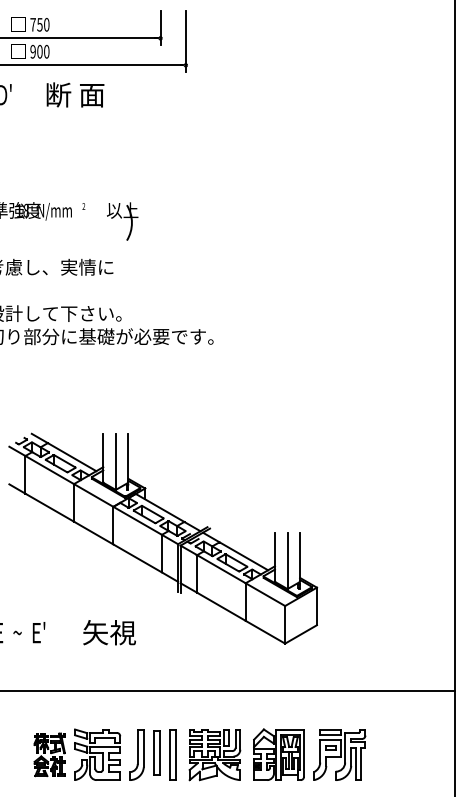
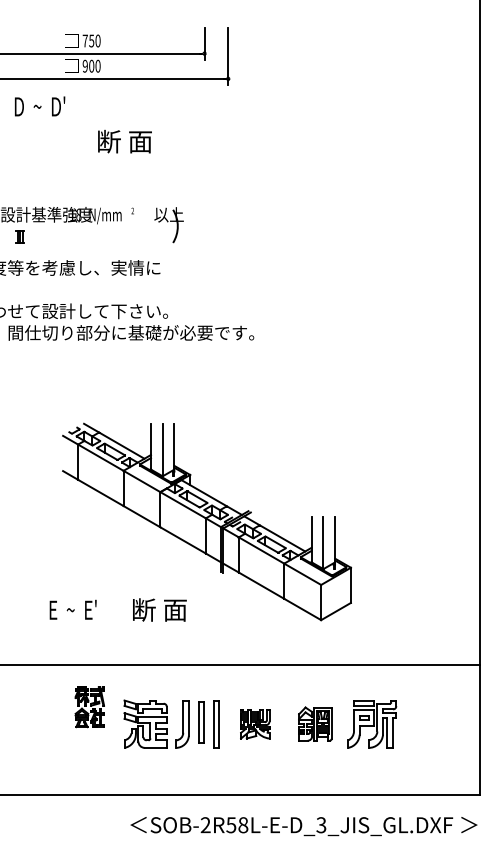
text: (75, 94) -> (124, 141), moved
text: (112, 632) -> (159, 609), 矢視 -> 断 面
part: (279, 754) -> (315, 723), size x0.7
part: (49, 755) -> (89, 707), moved
part: (213, 755) -> (254, 724), size x0.6

